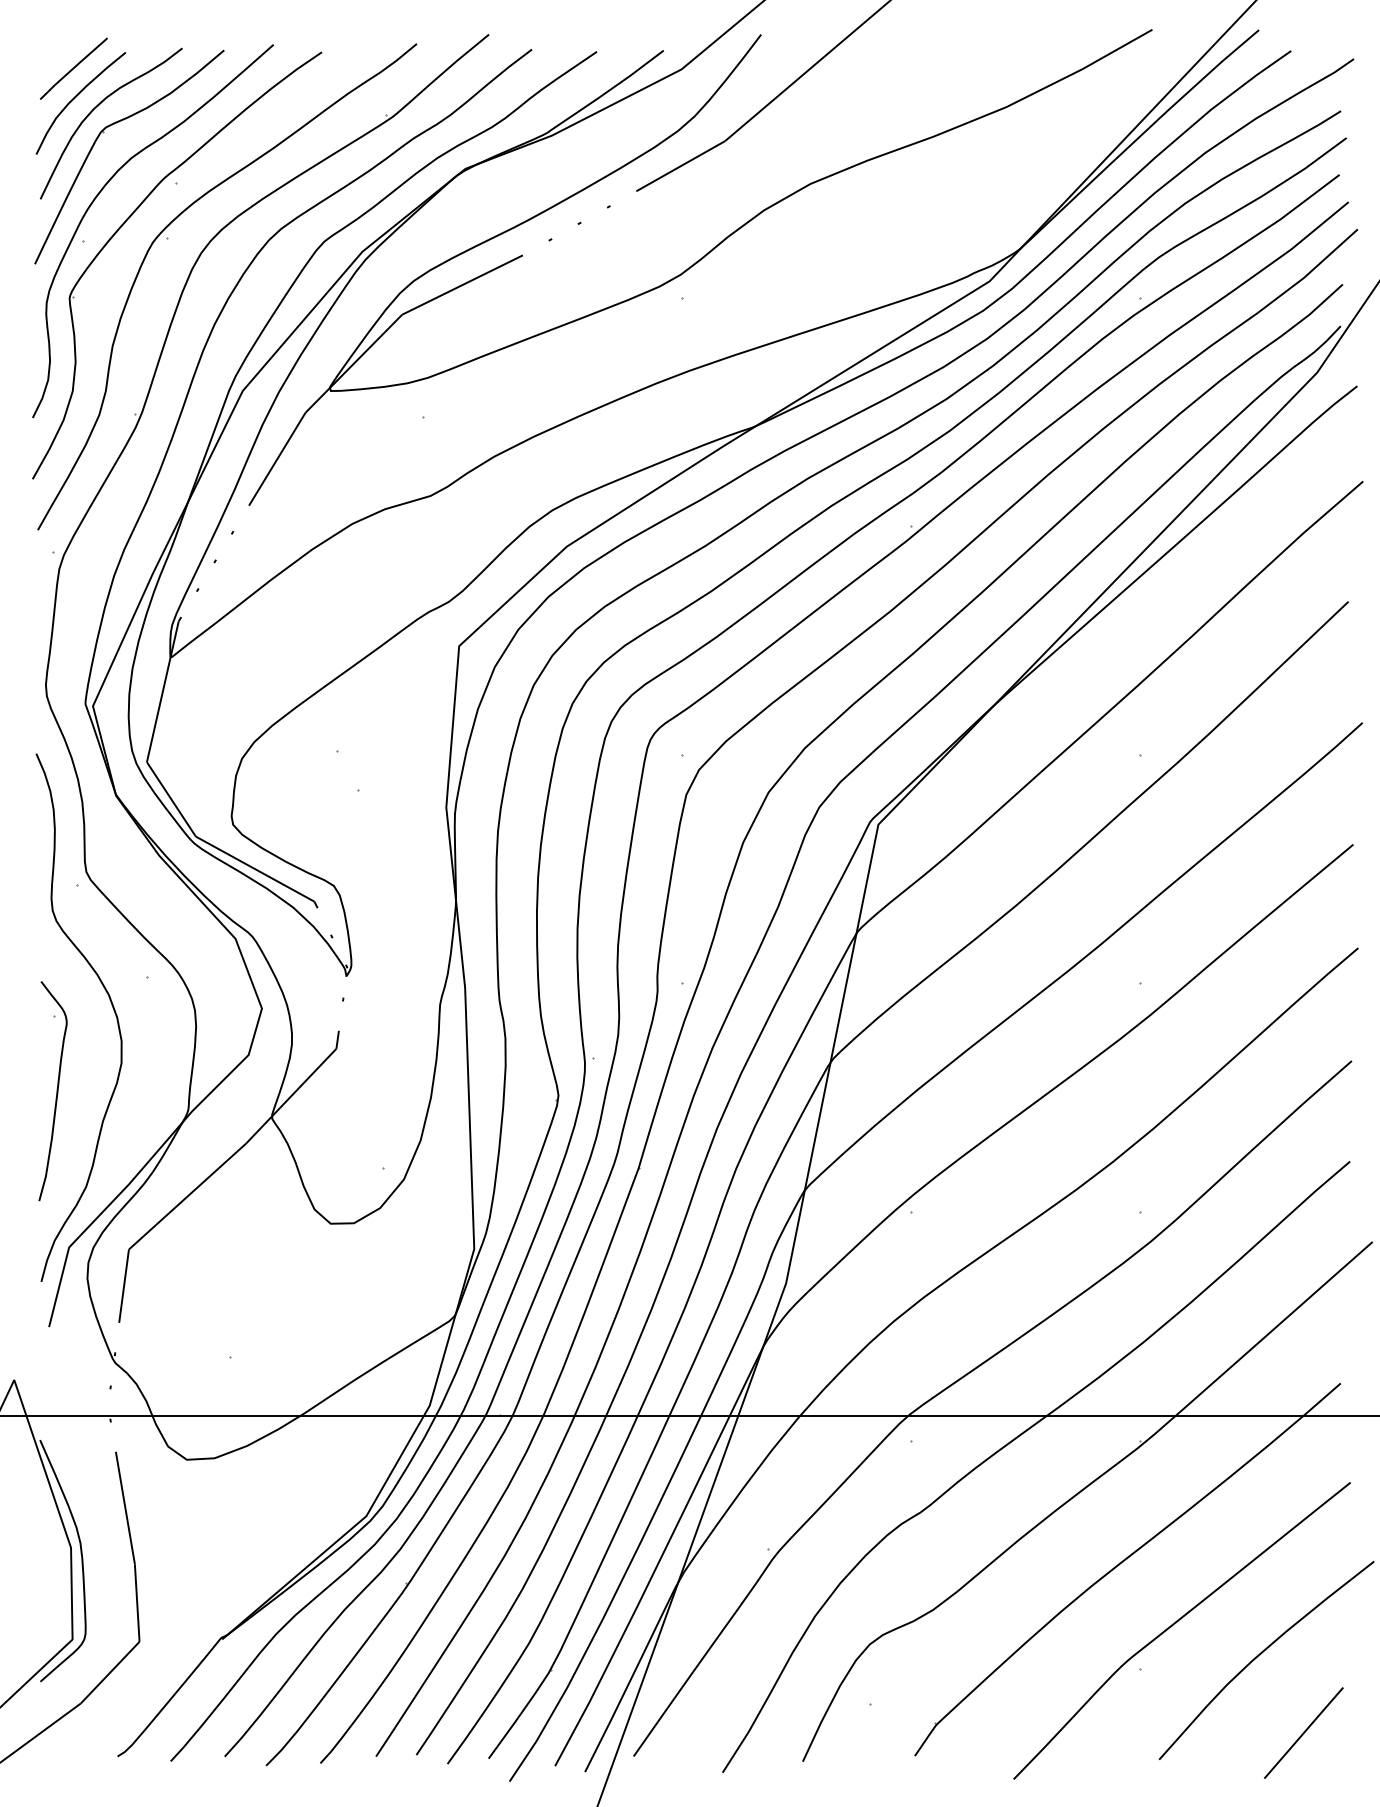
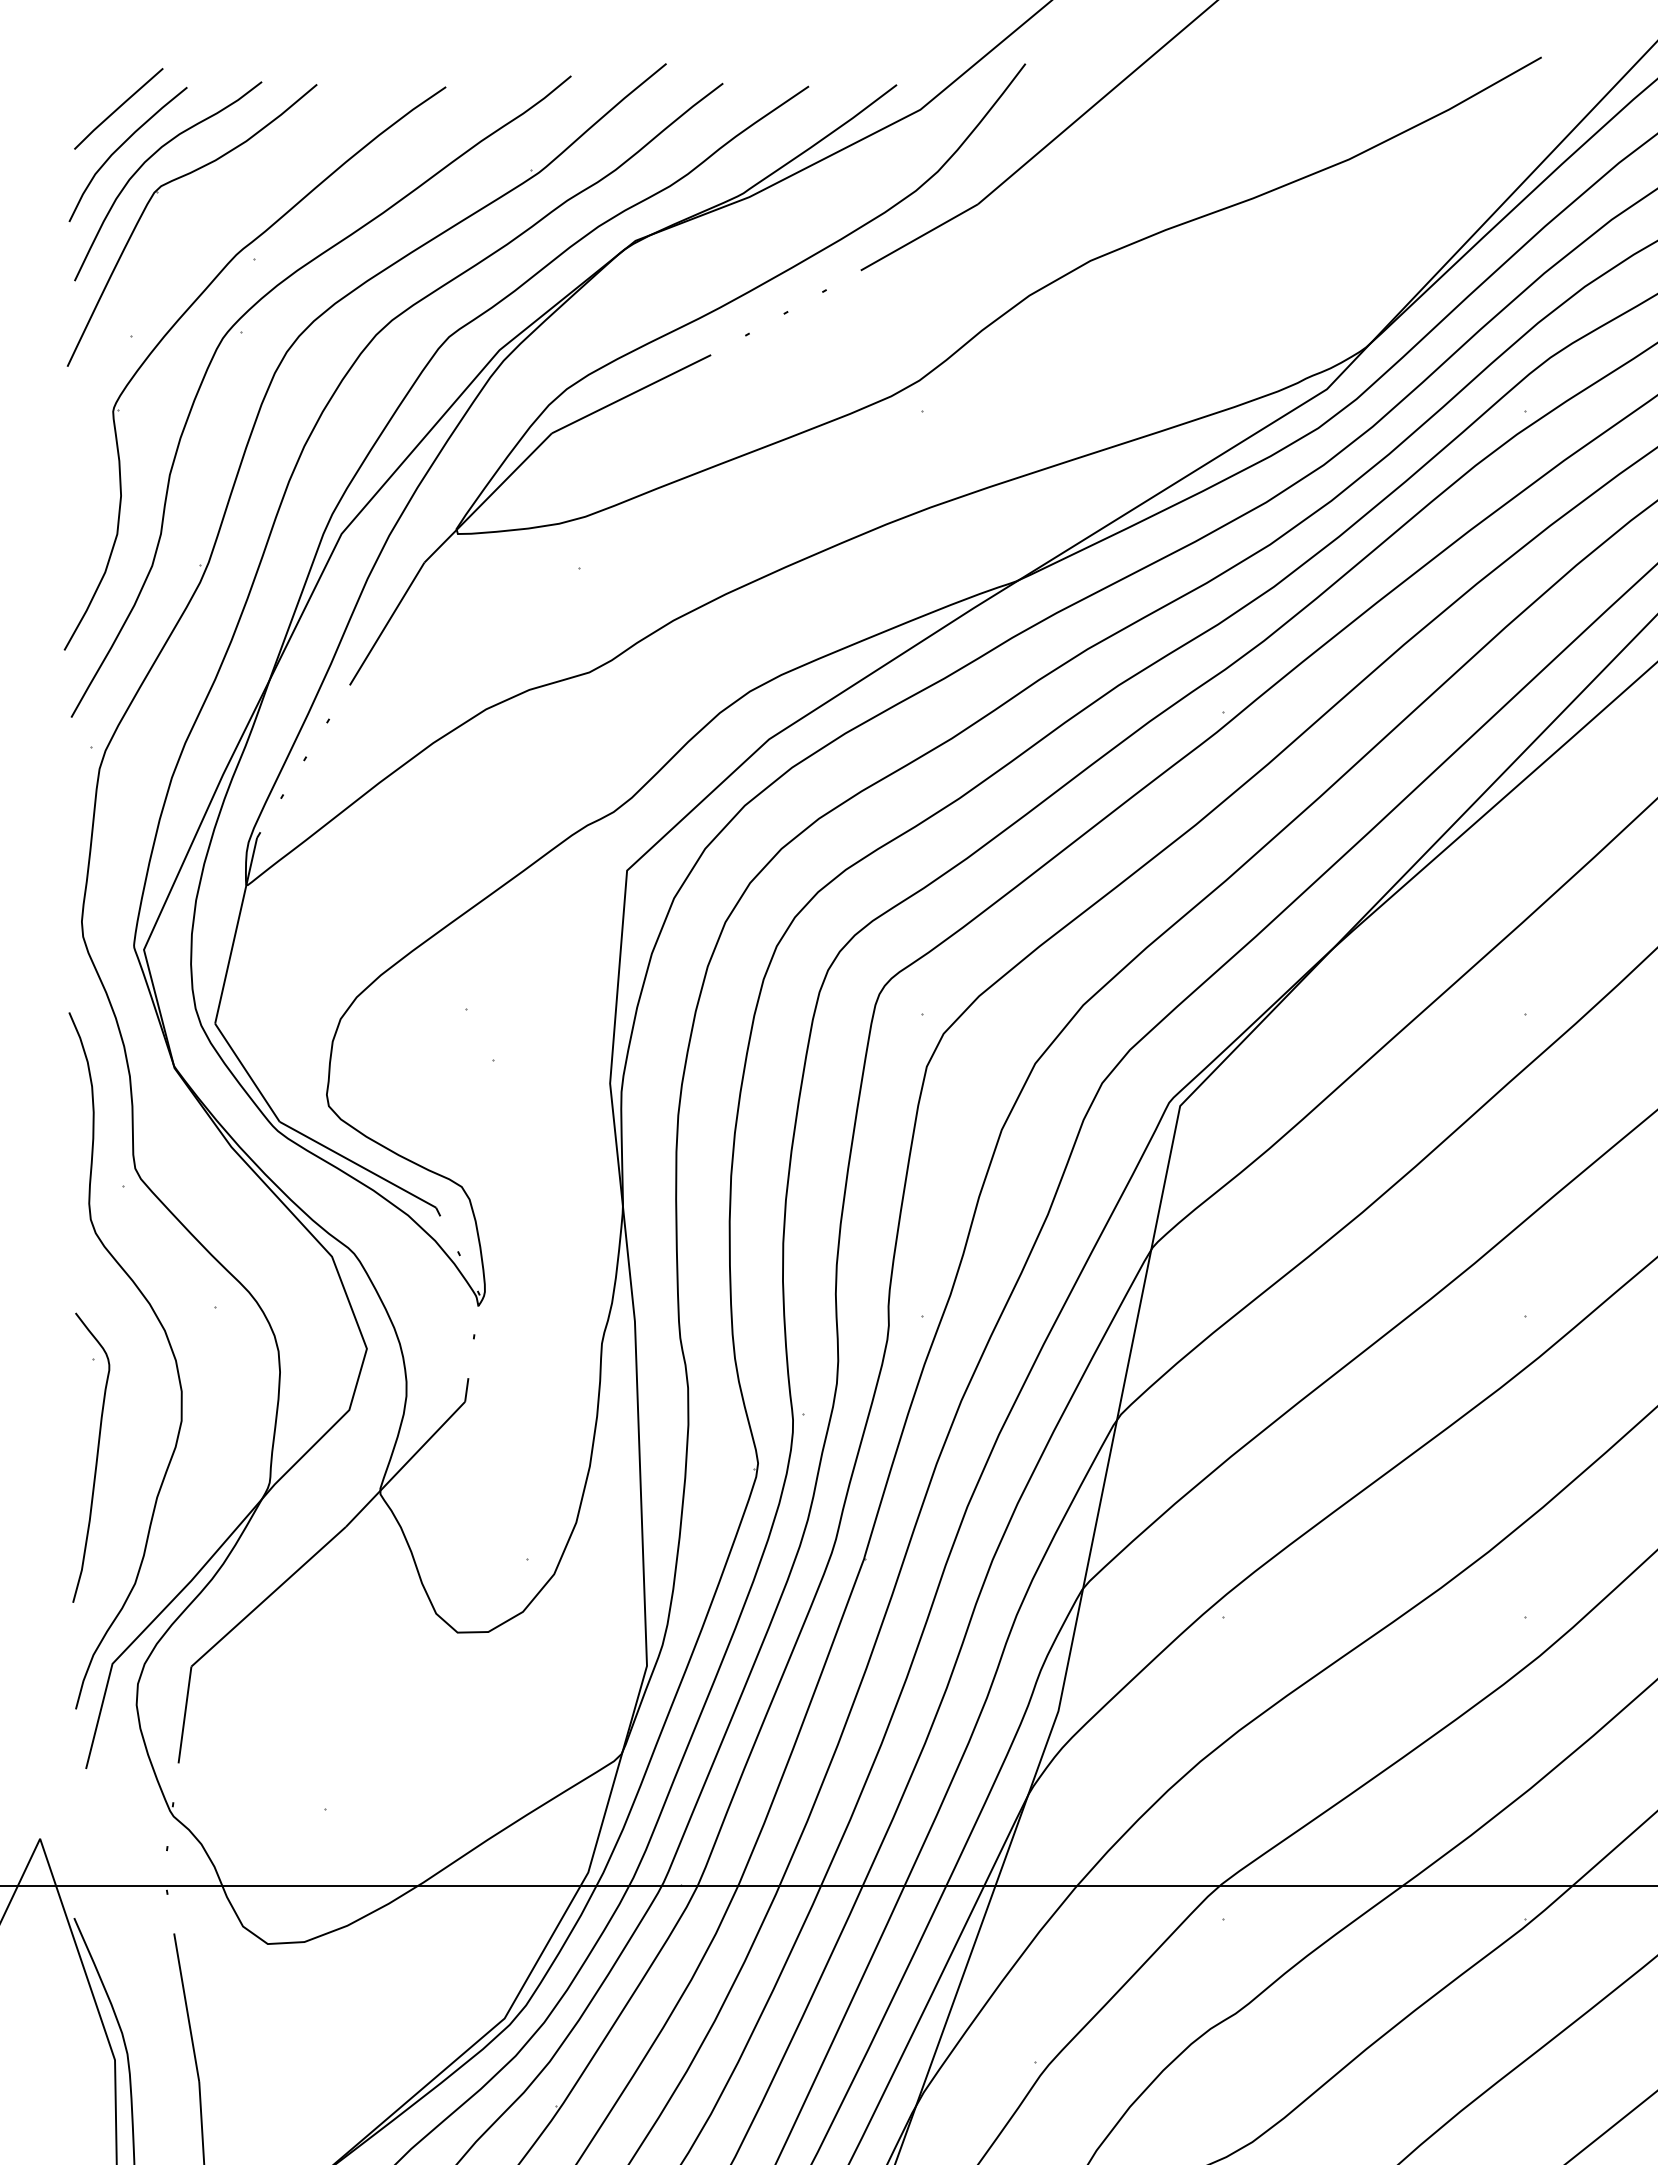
curve: (100, 193) -> (153, 273), removed

